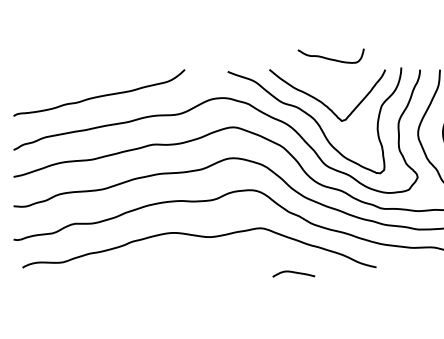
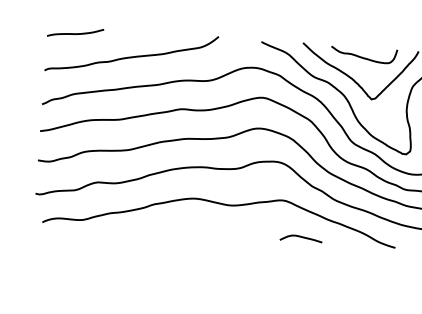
curve: (330, 58) -> (363, 57), moved
curve: (41, 76) -> (75, 33), added
curve: (293, 273) -> (300, 238), moved

